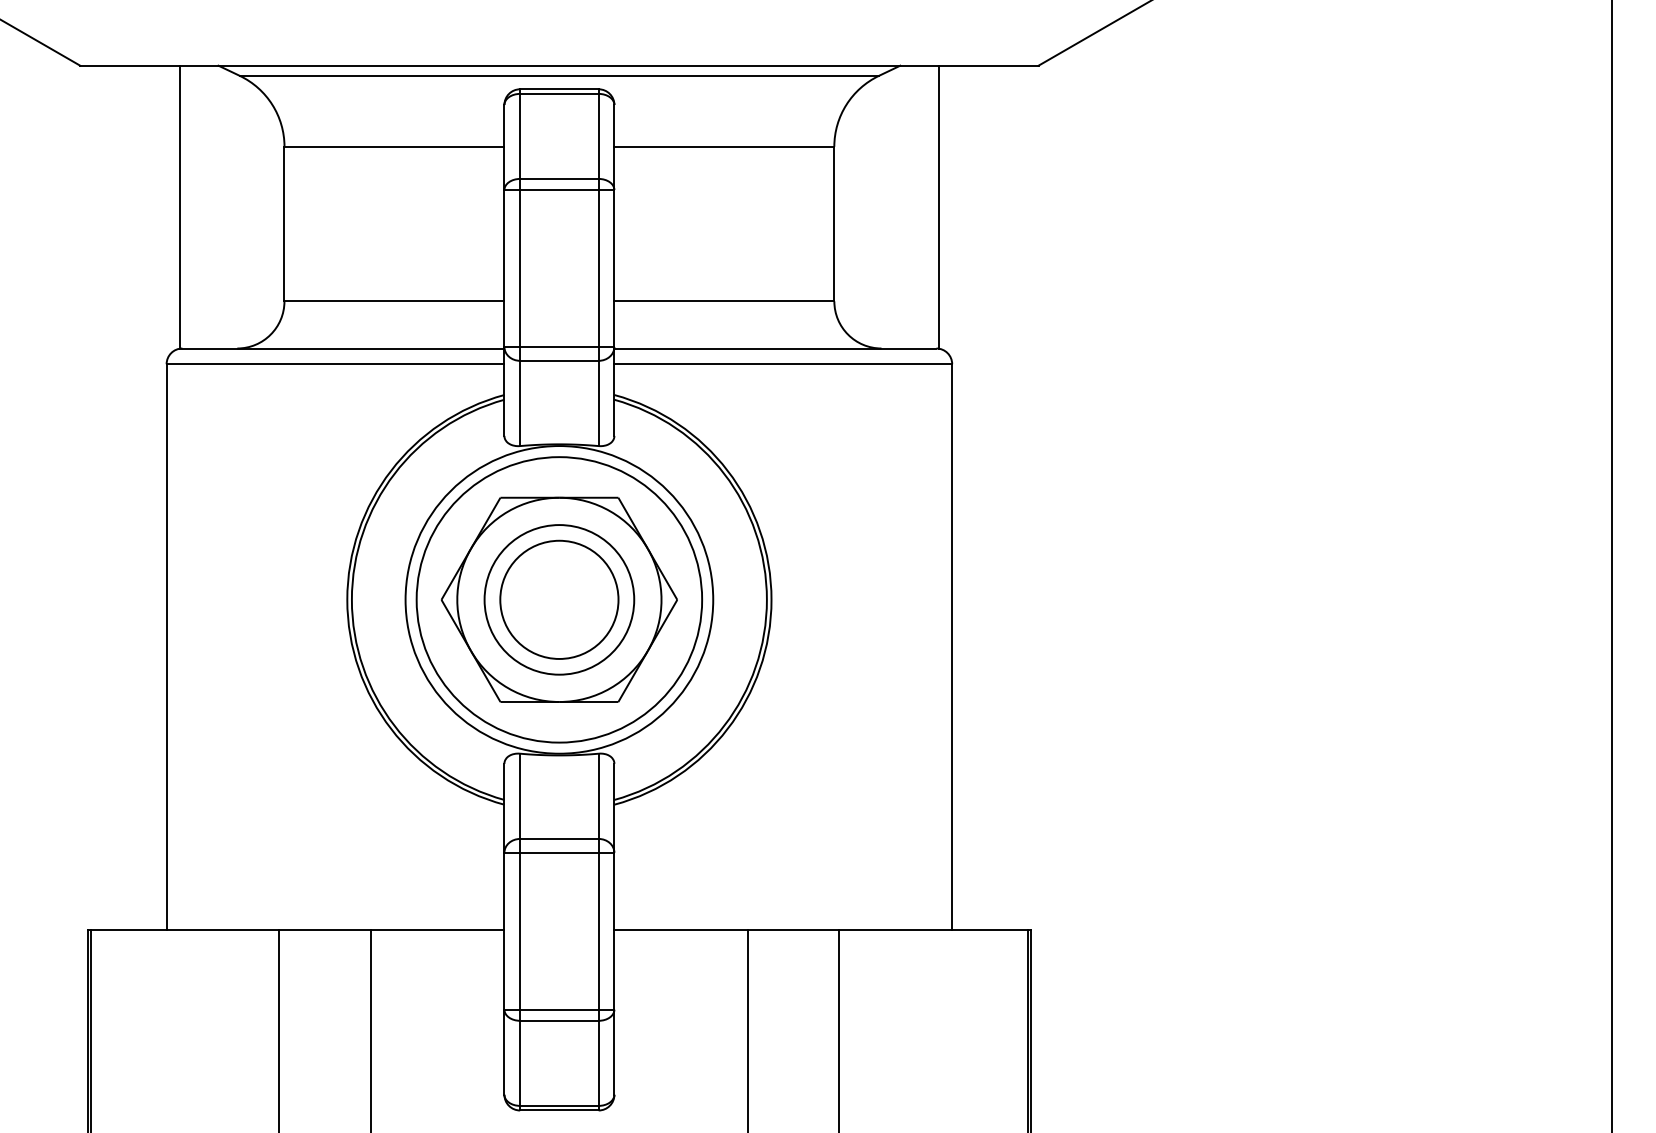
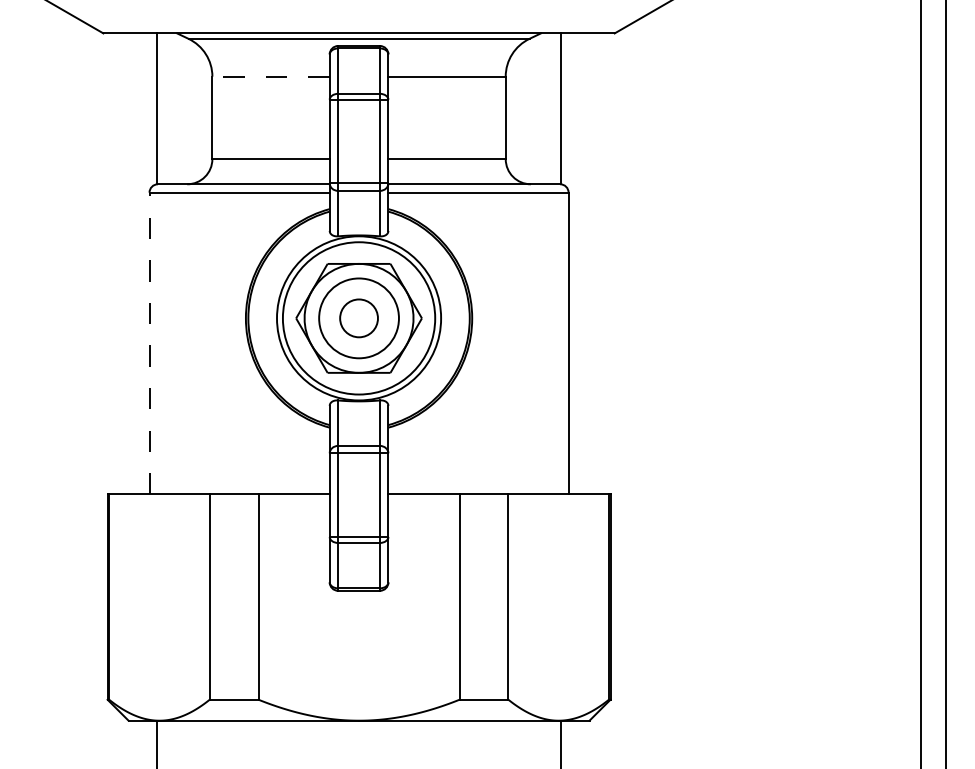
line: (395, 146) -> (271, 76), solid -> dashed
circle: (558, 598) -> (358, 317), size x0.6
line: (166, 646) -> (149, 343), solid -> dashed

